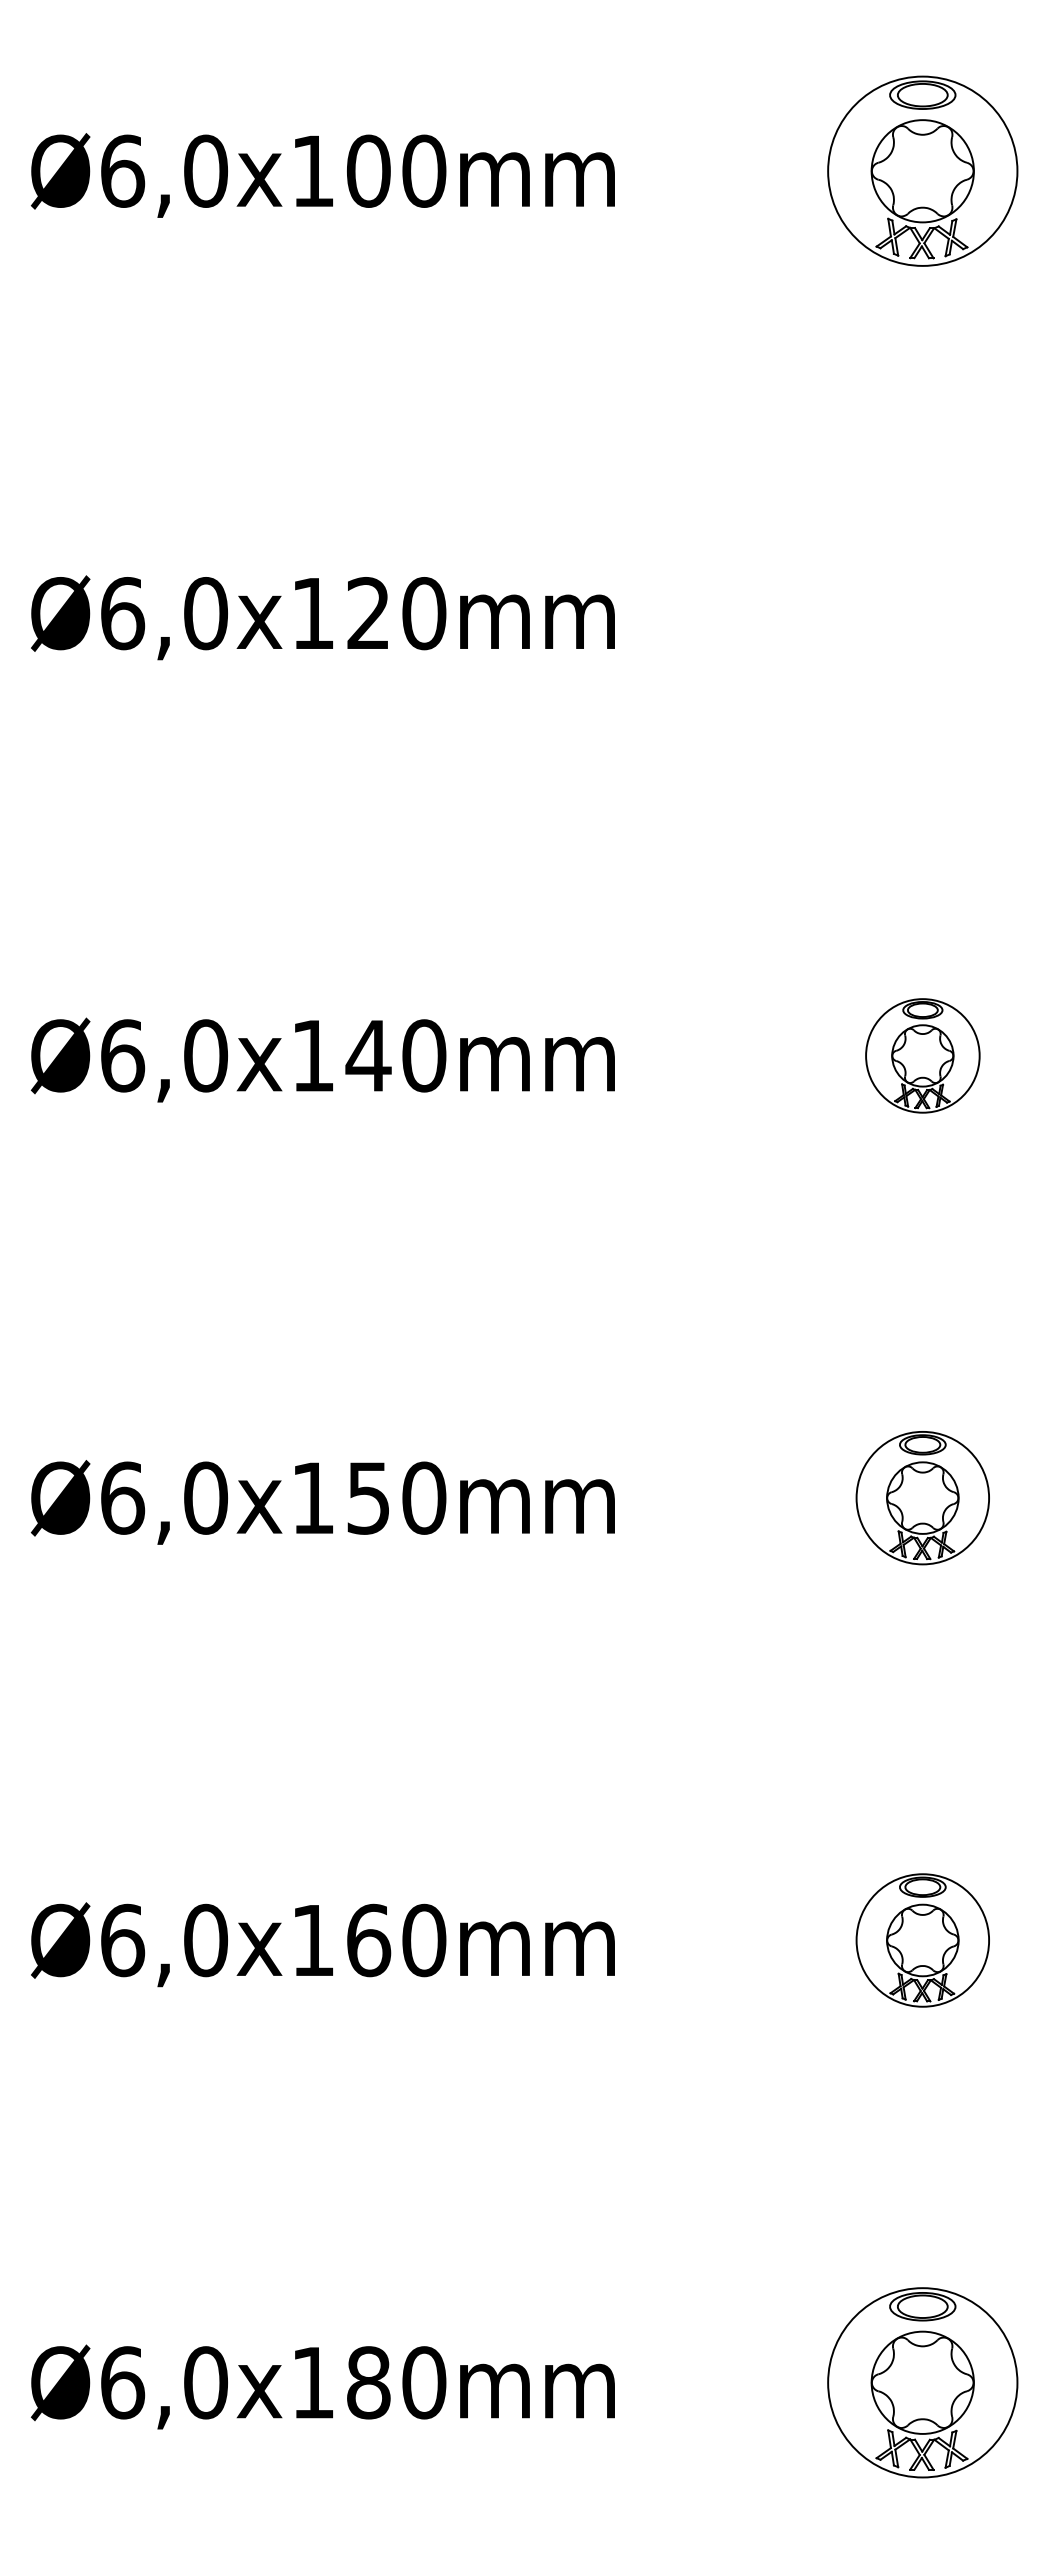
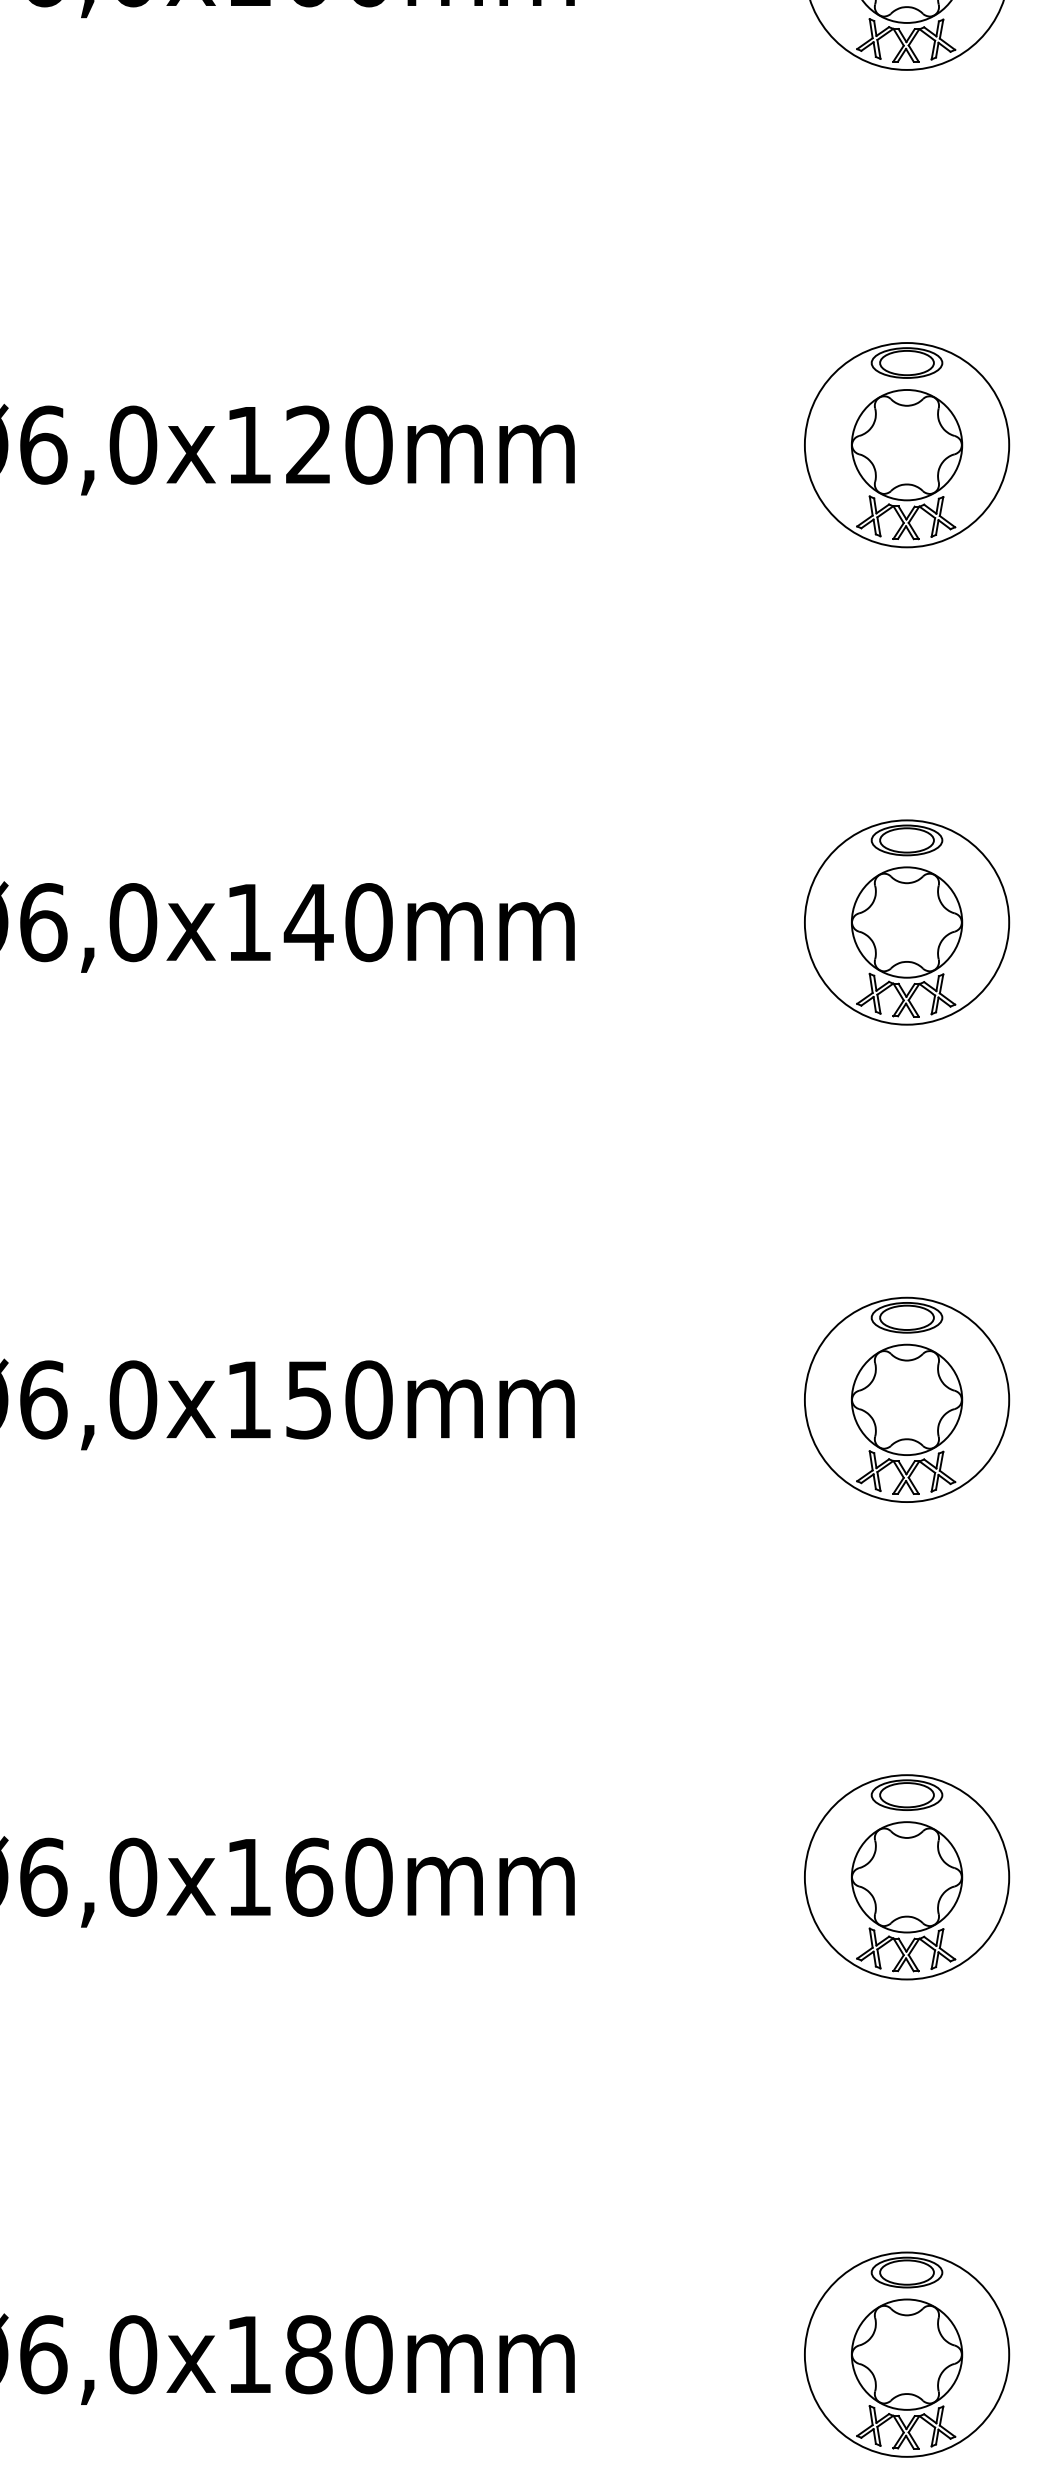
part: (922, 613) -> (906, 445), added
part: (922, 1055) -> (906, 922), size x1.67
part: (922, 1497) -> (906, 1399), size x1.43
part: (922, 1940) -> (906, 1877), size x1.43

